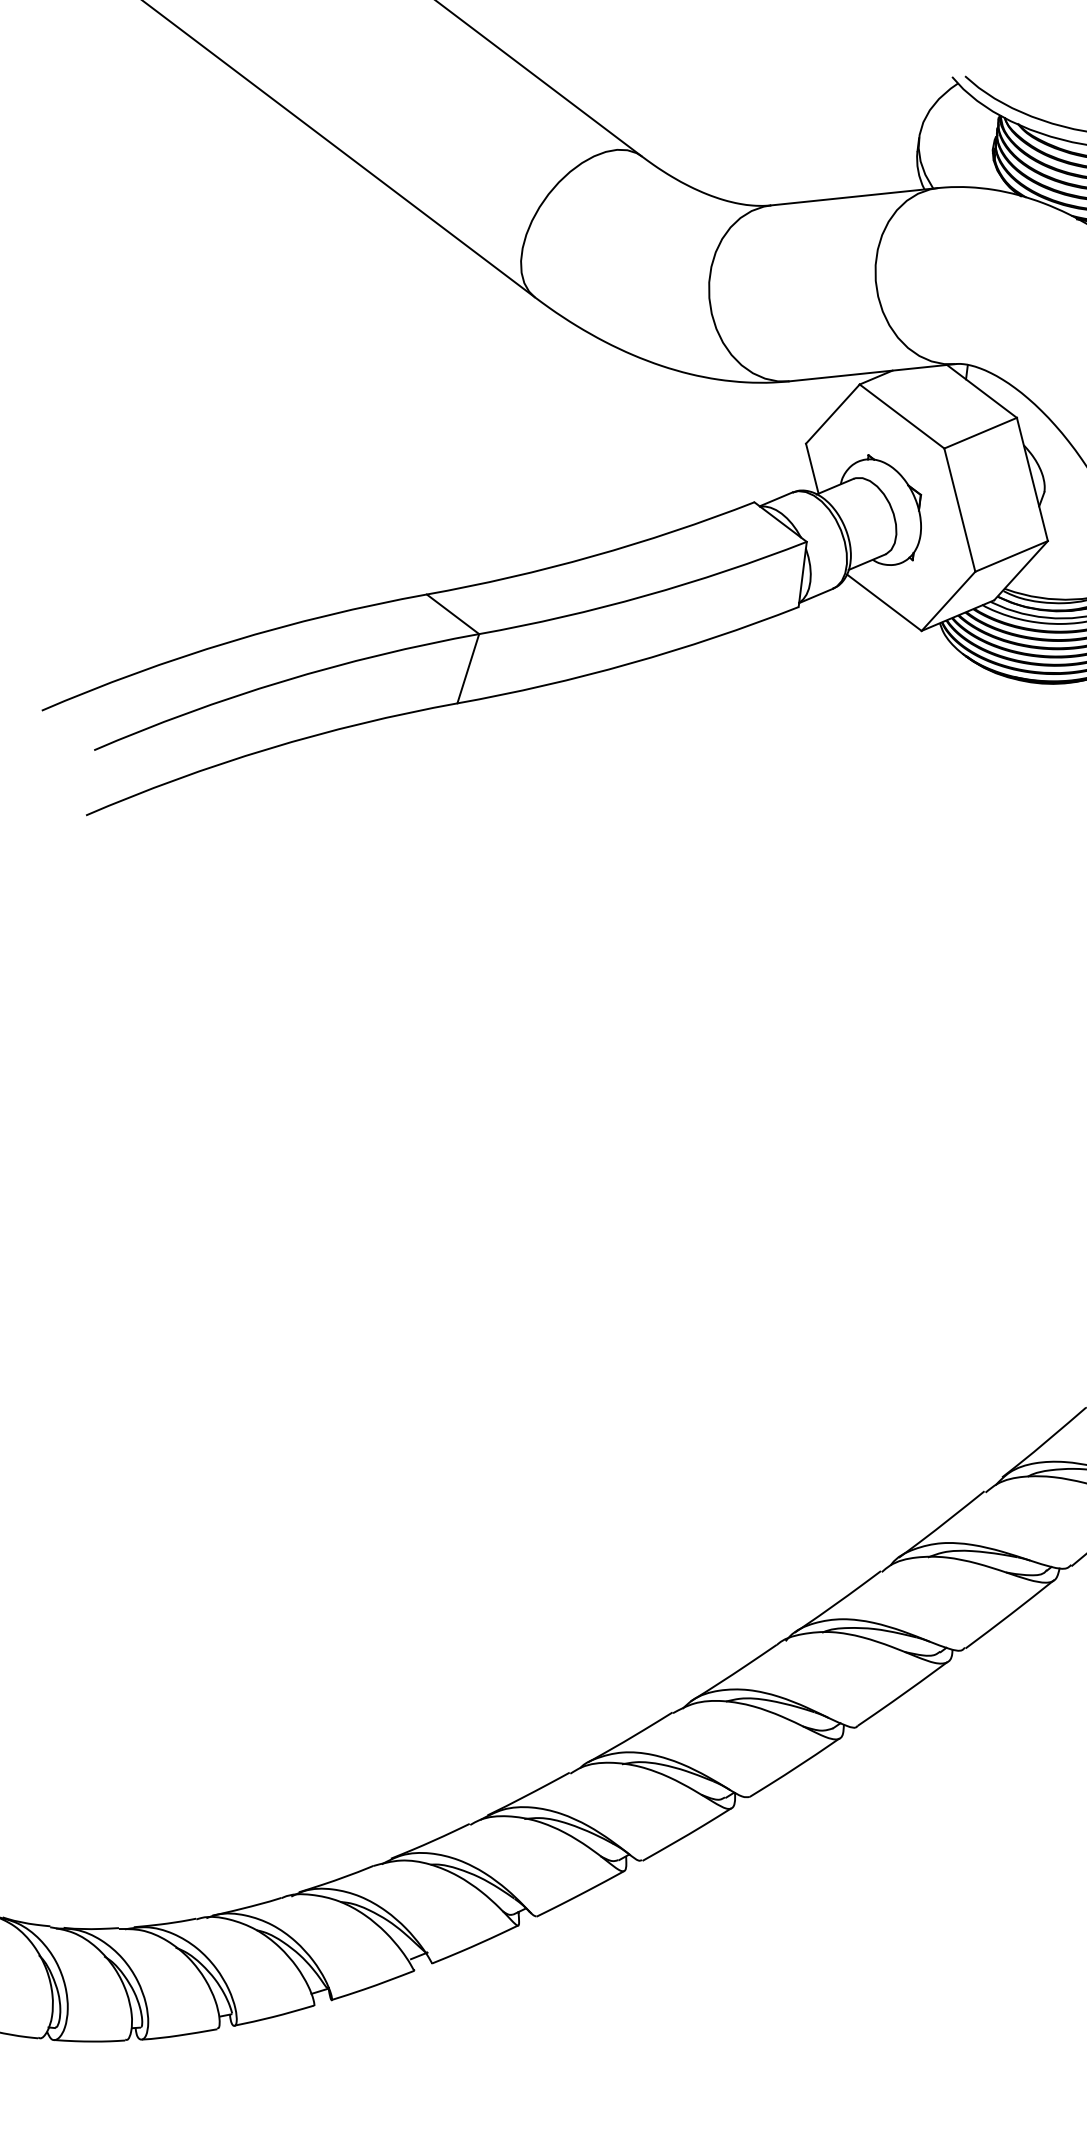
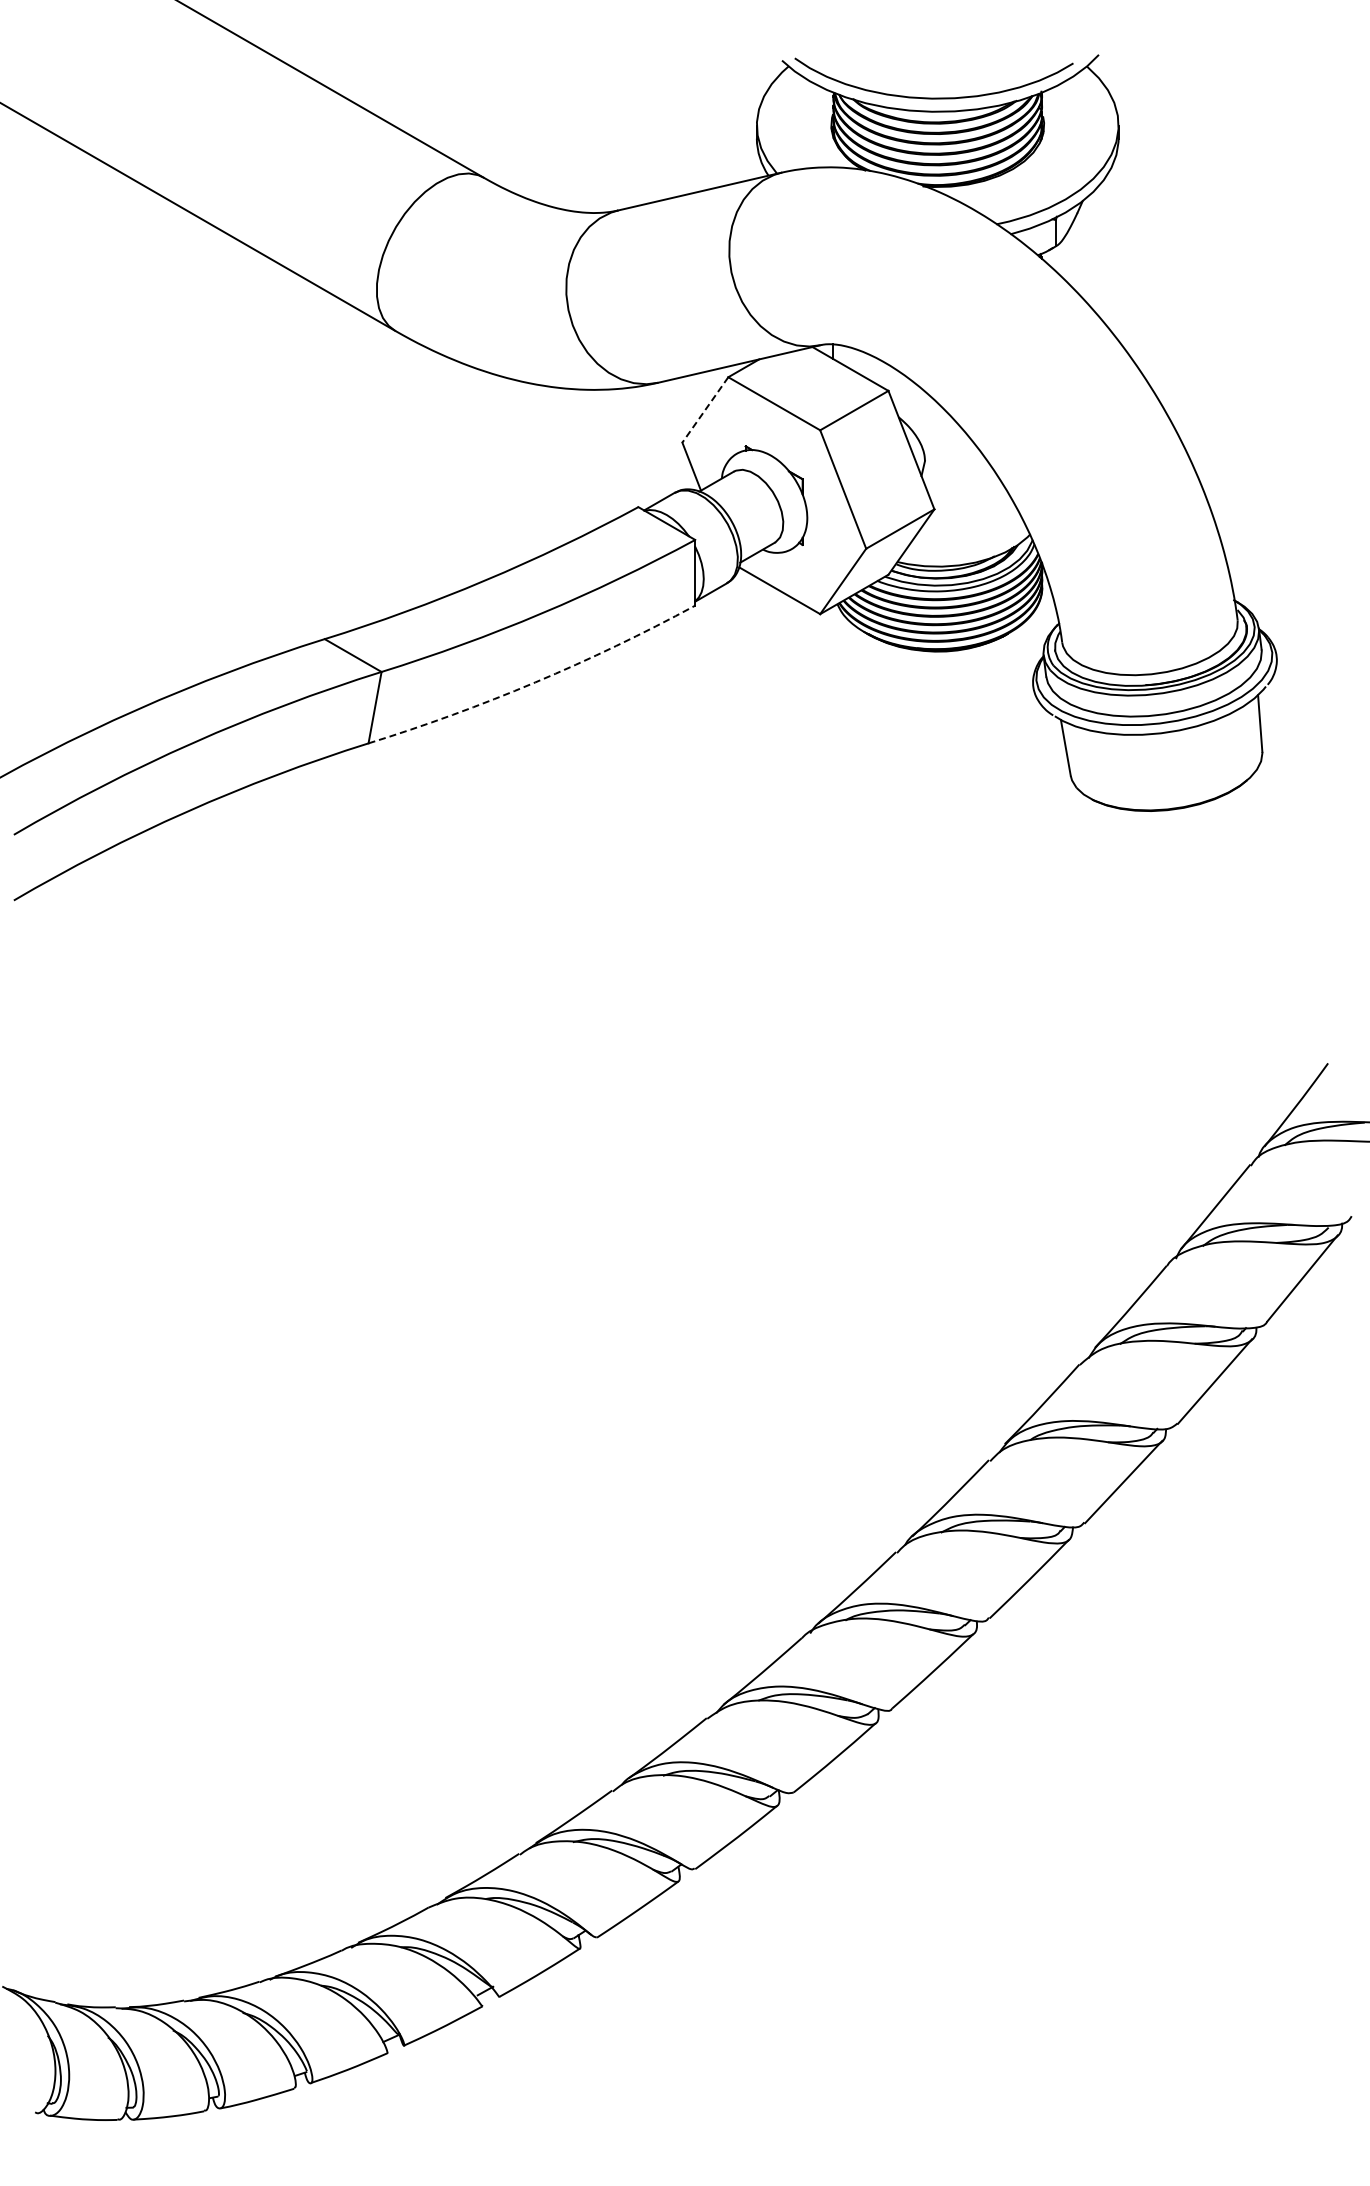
line: (833, 413) -> (705, 409), solid -> dashed
arc: (630, 663) -> (535, 682), solid -> dashed

